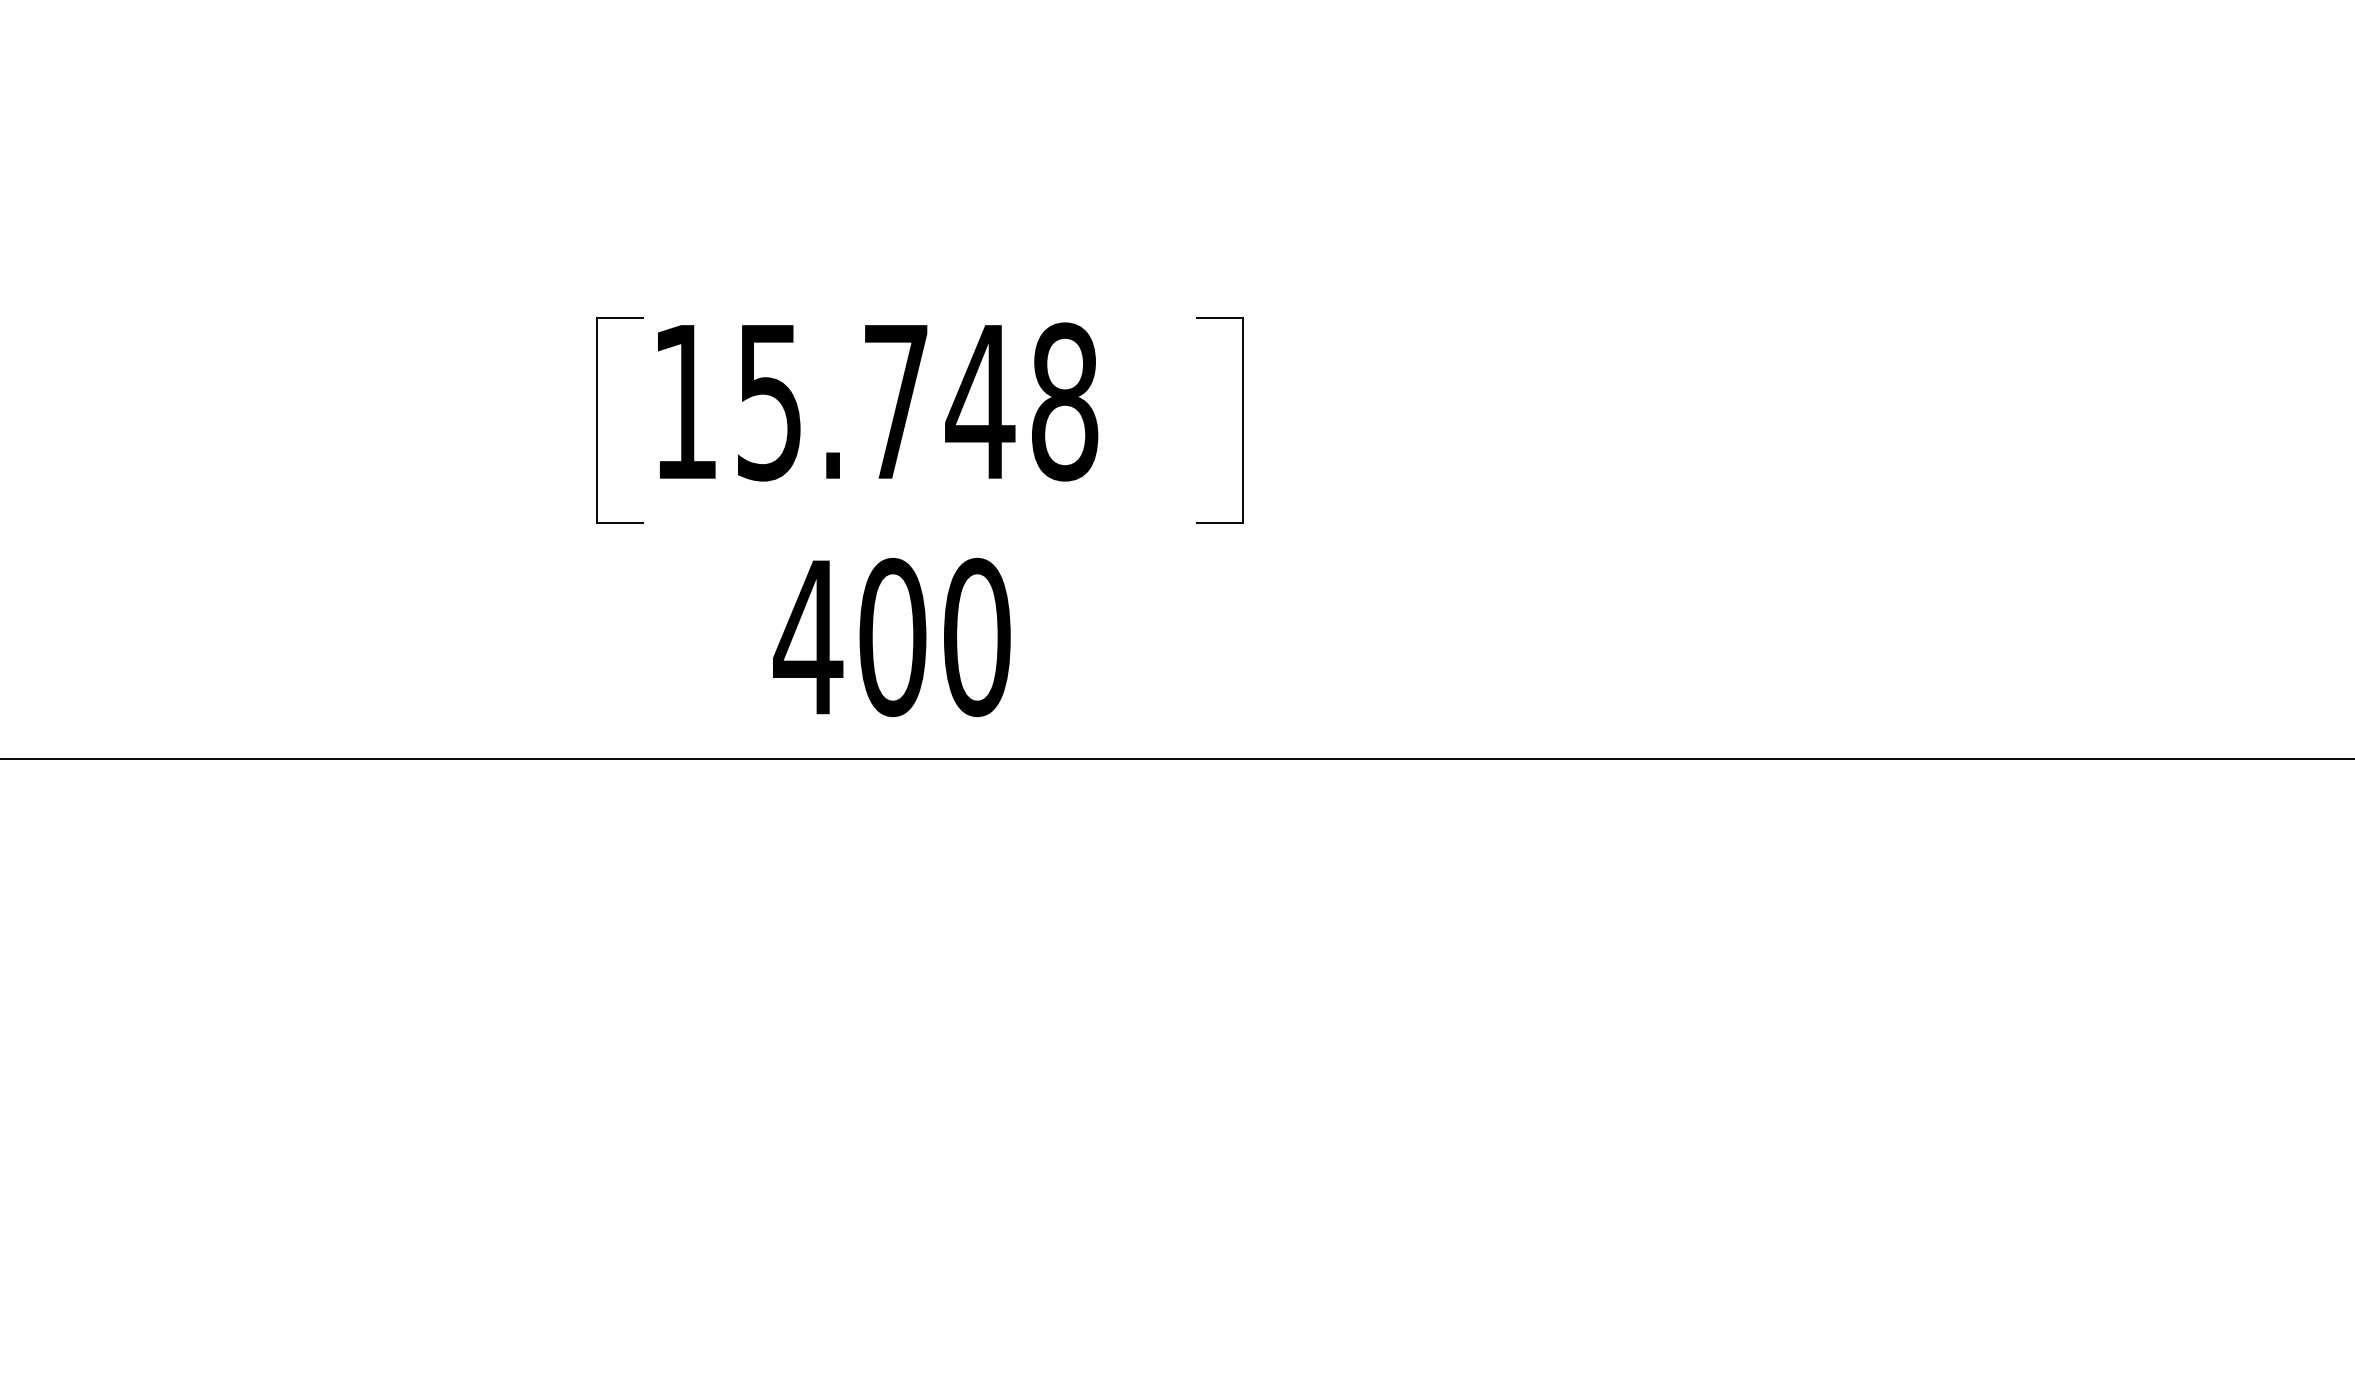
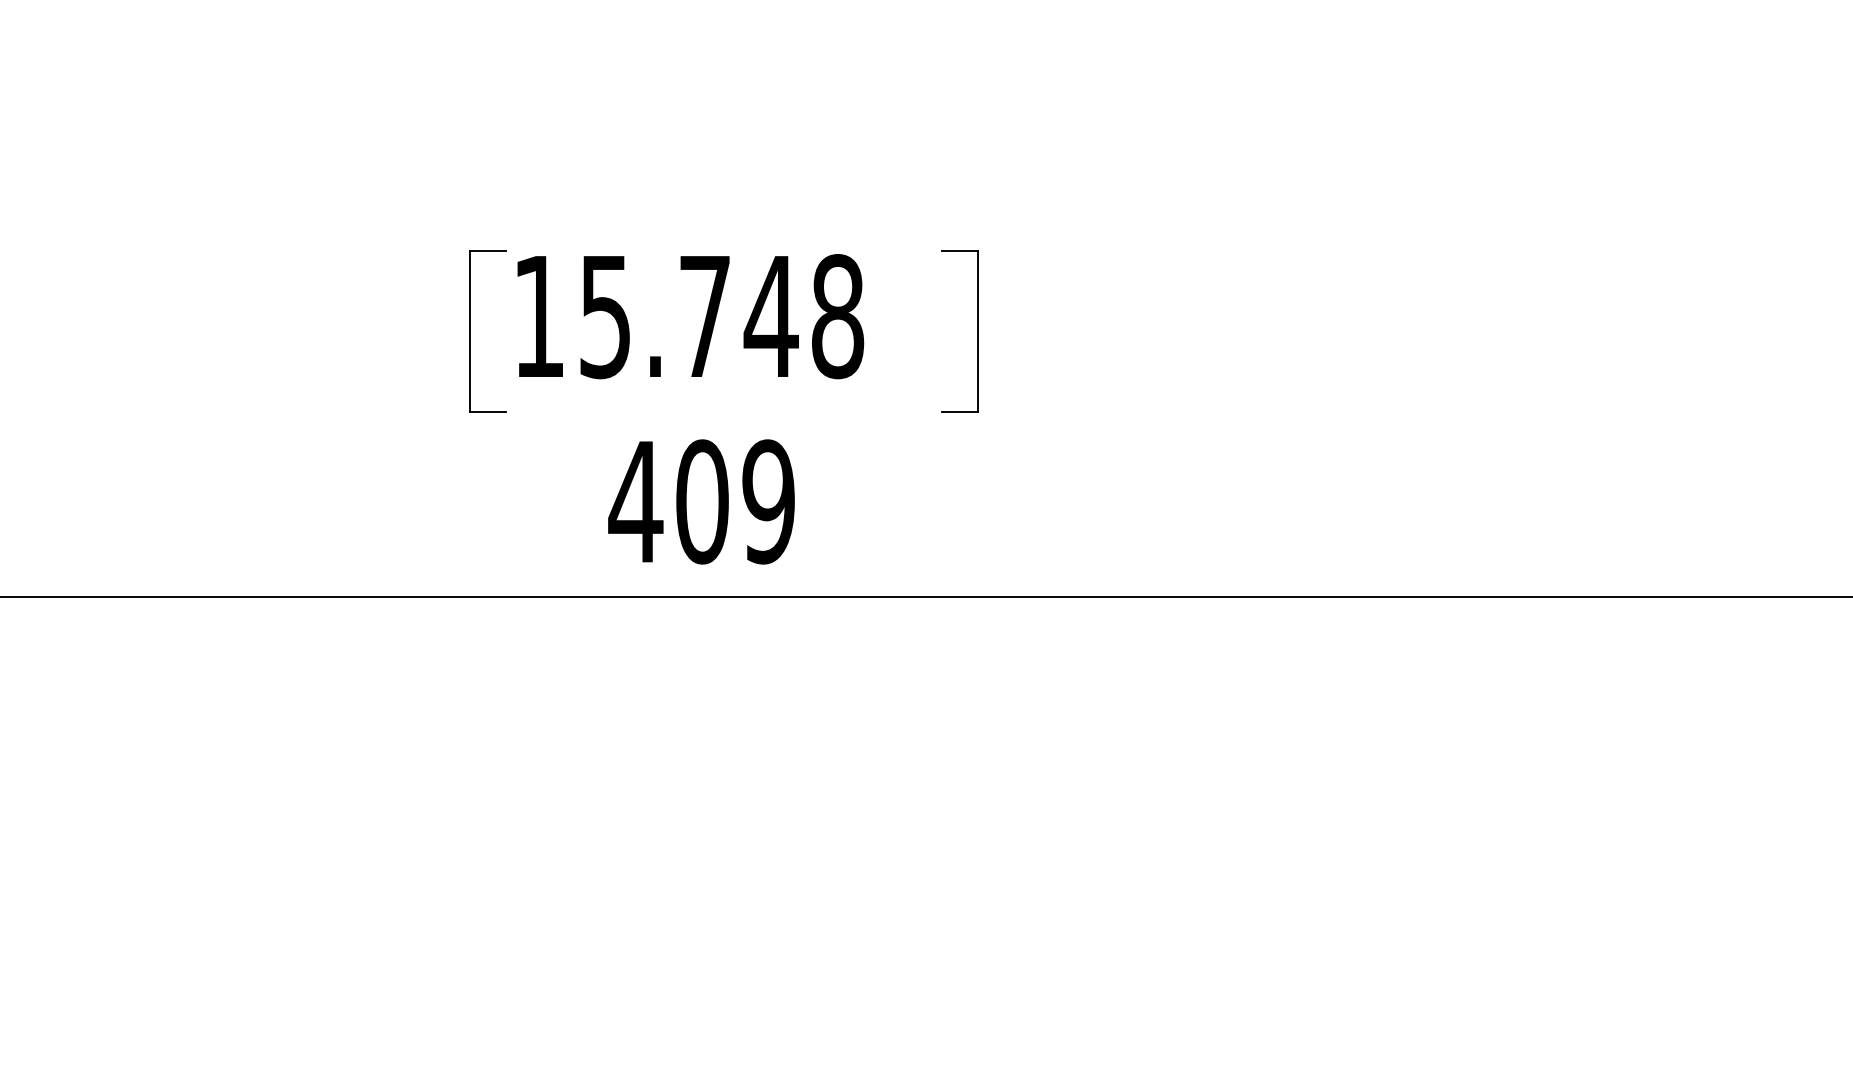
text: (976, 637) -> (768, 501), 400 -> 409

